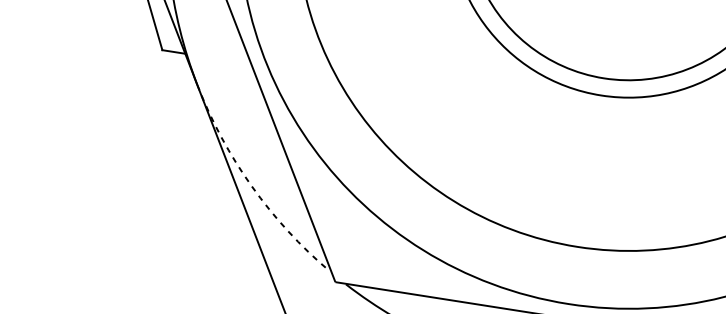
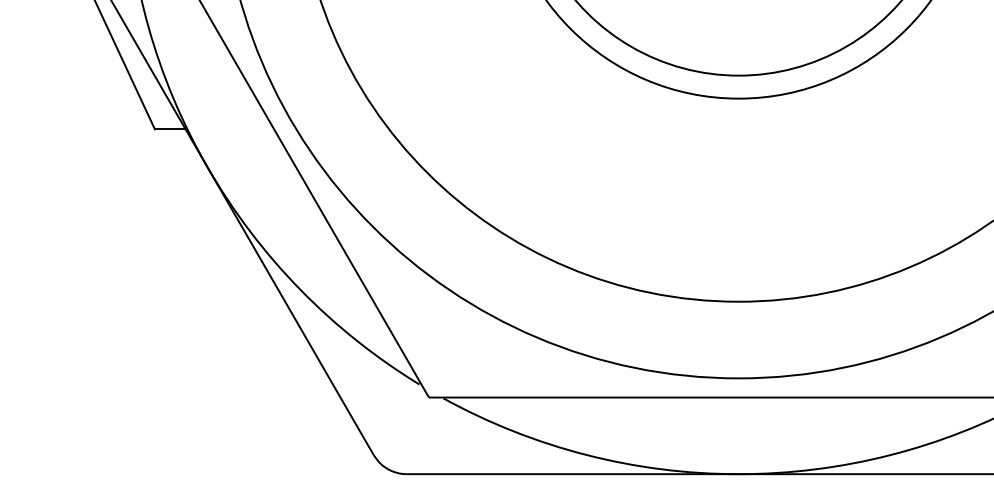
arc: (252, 186) -> (300, 289), dashed -> solid

